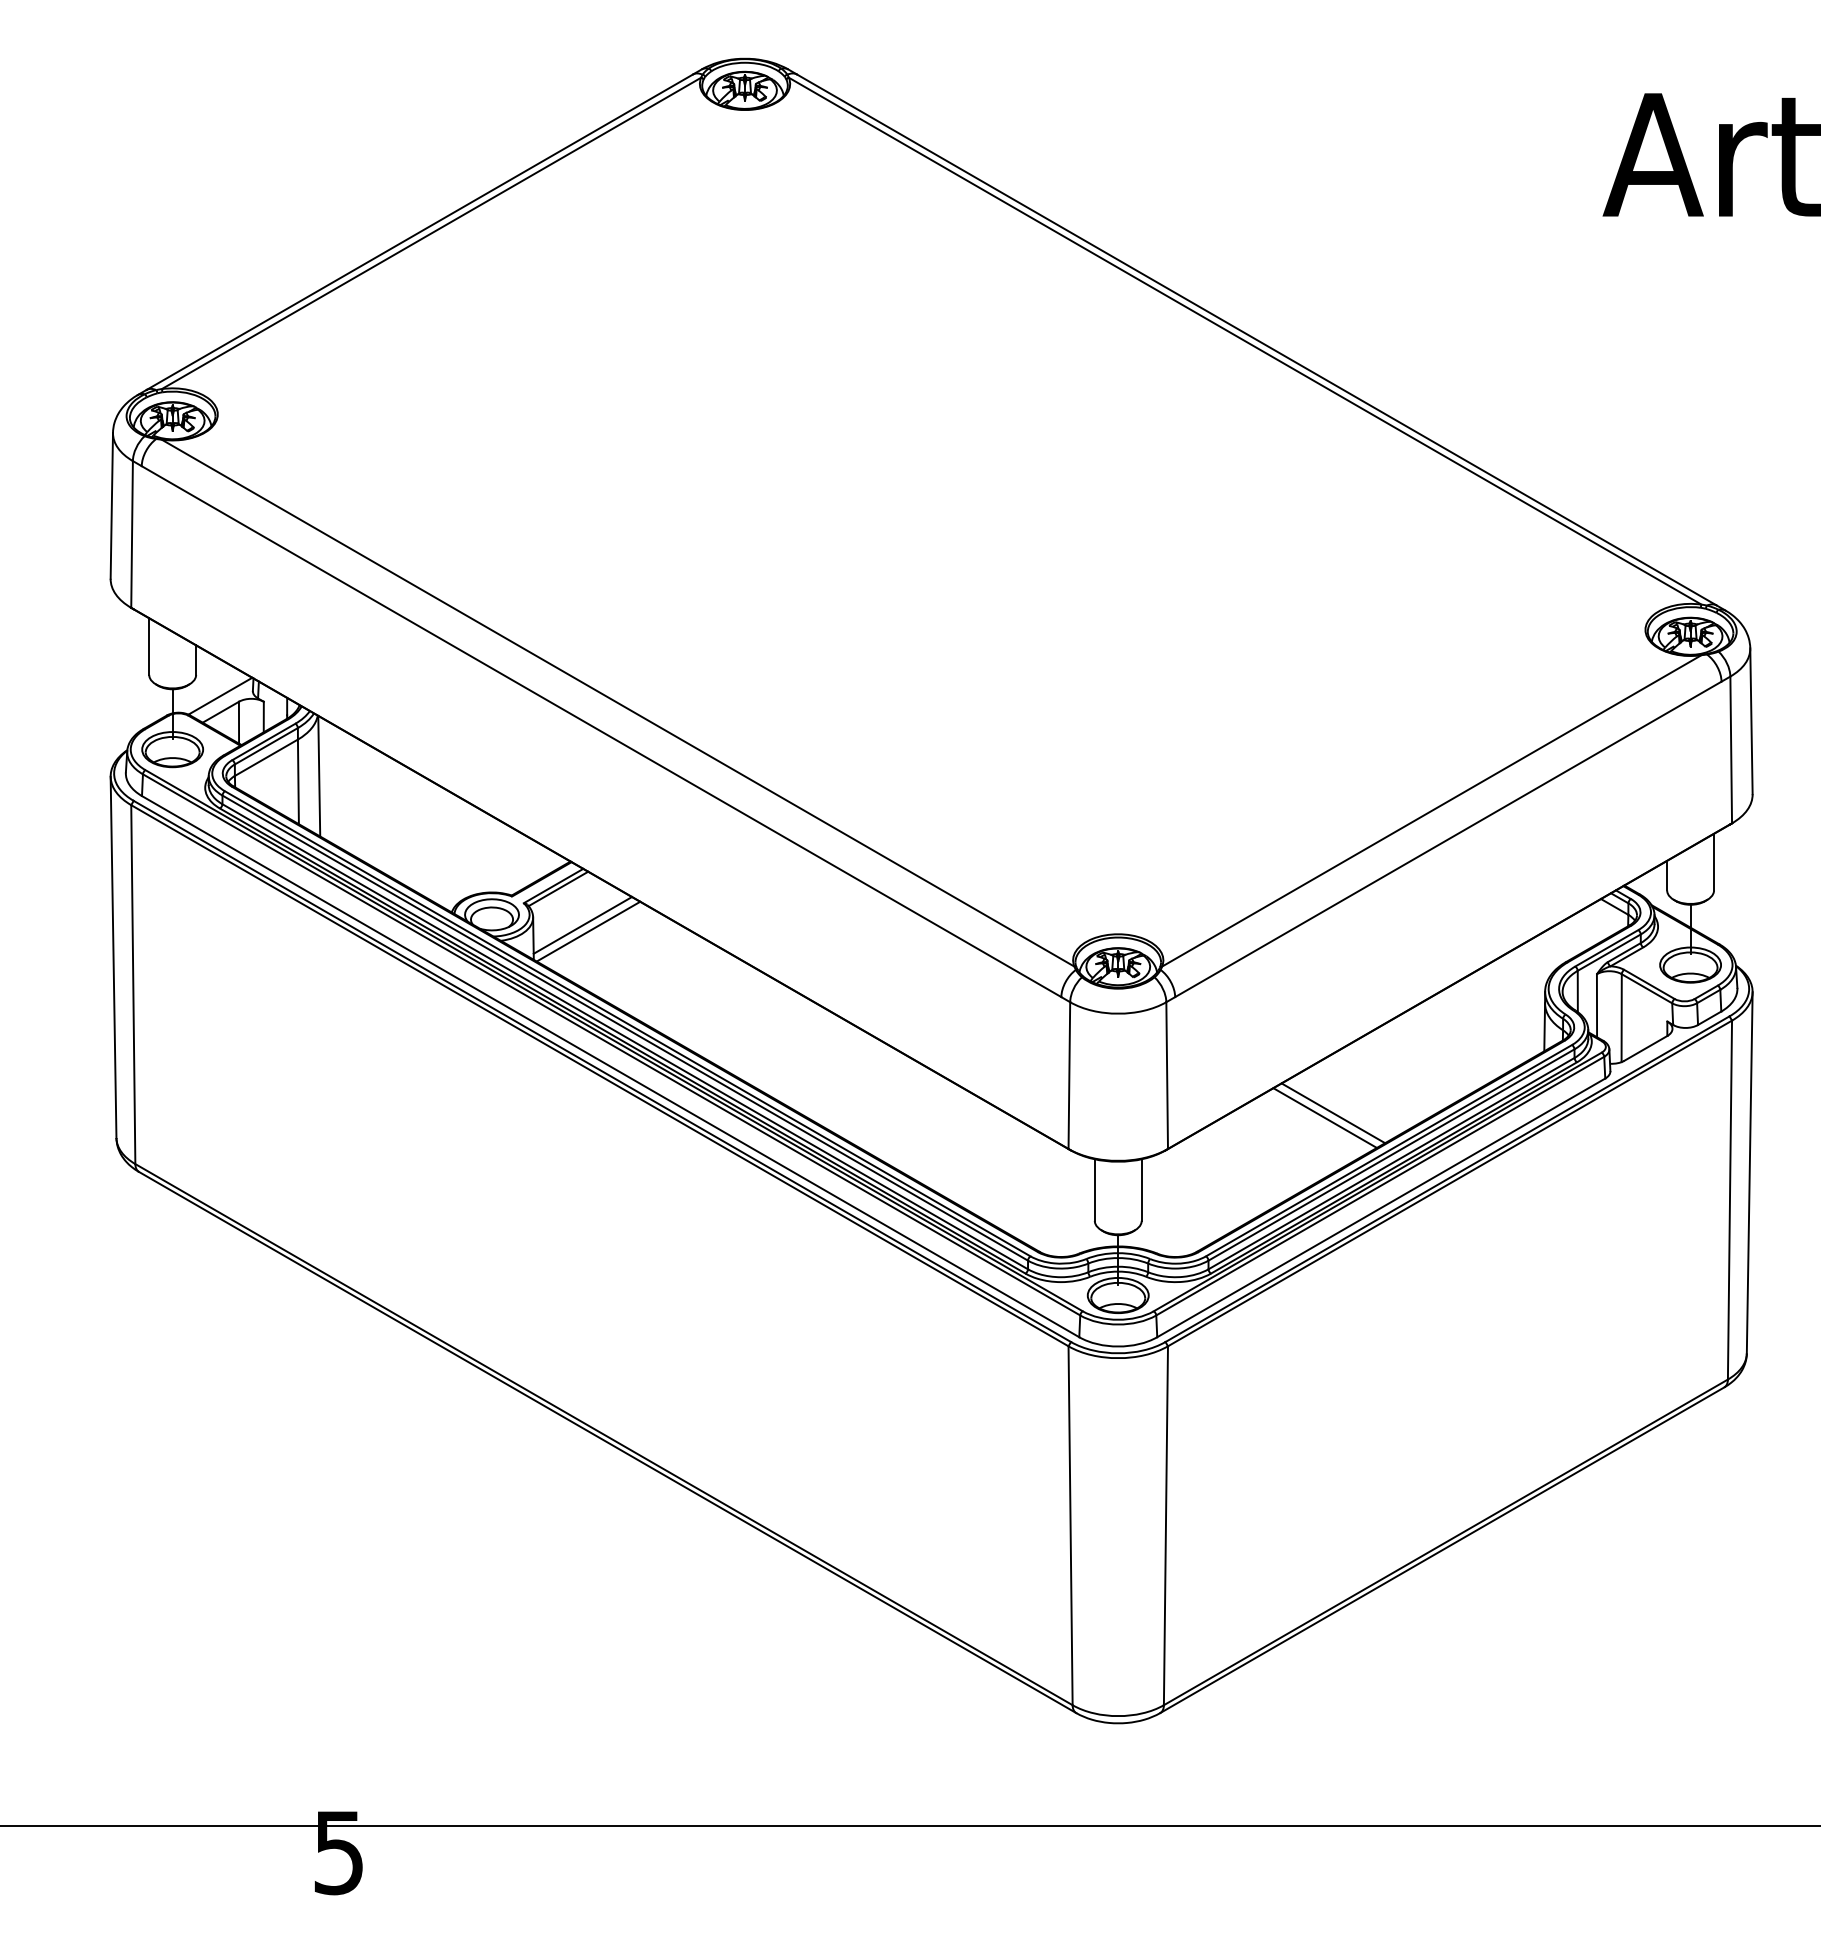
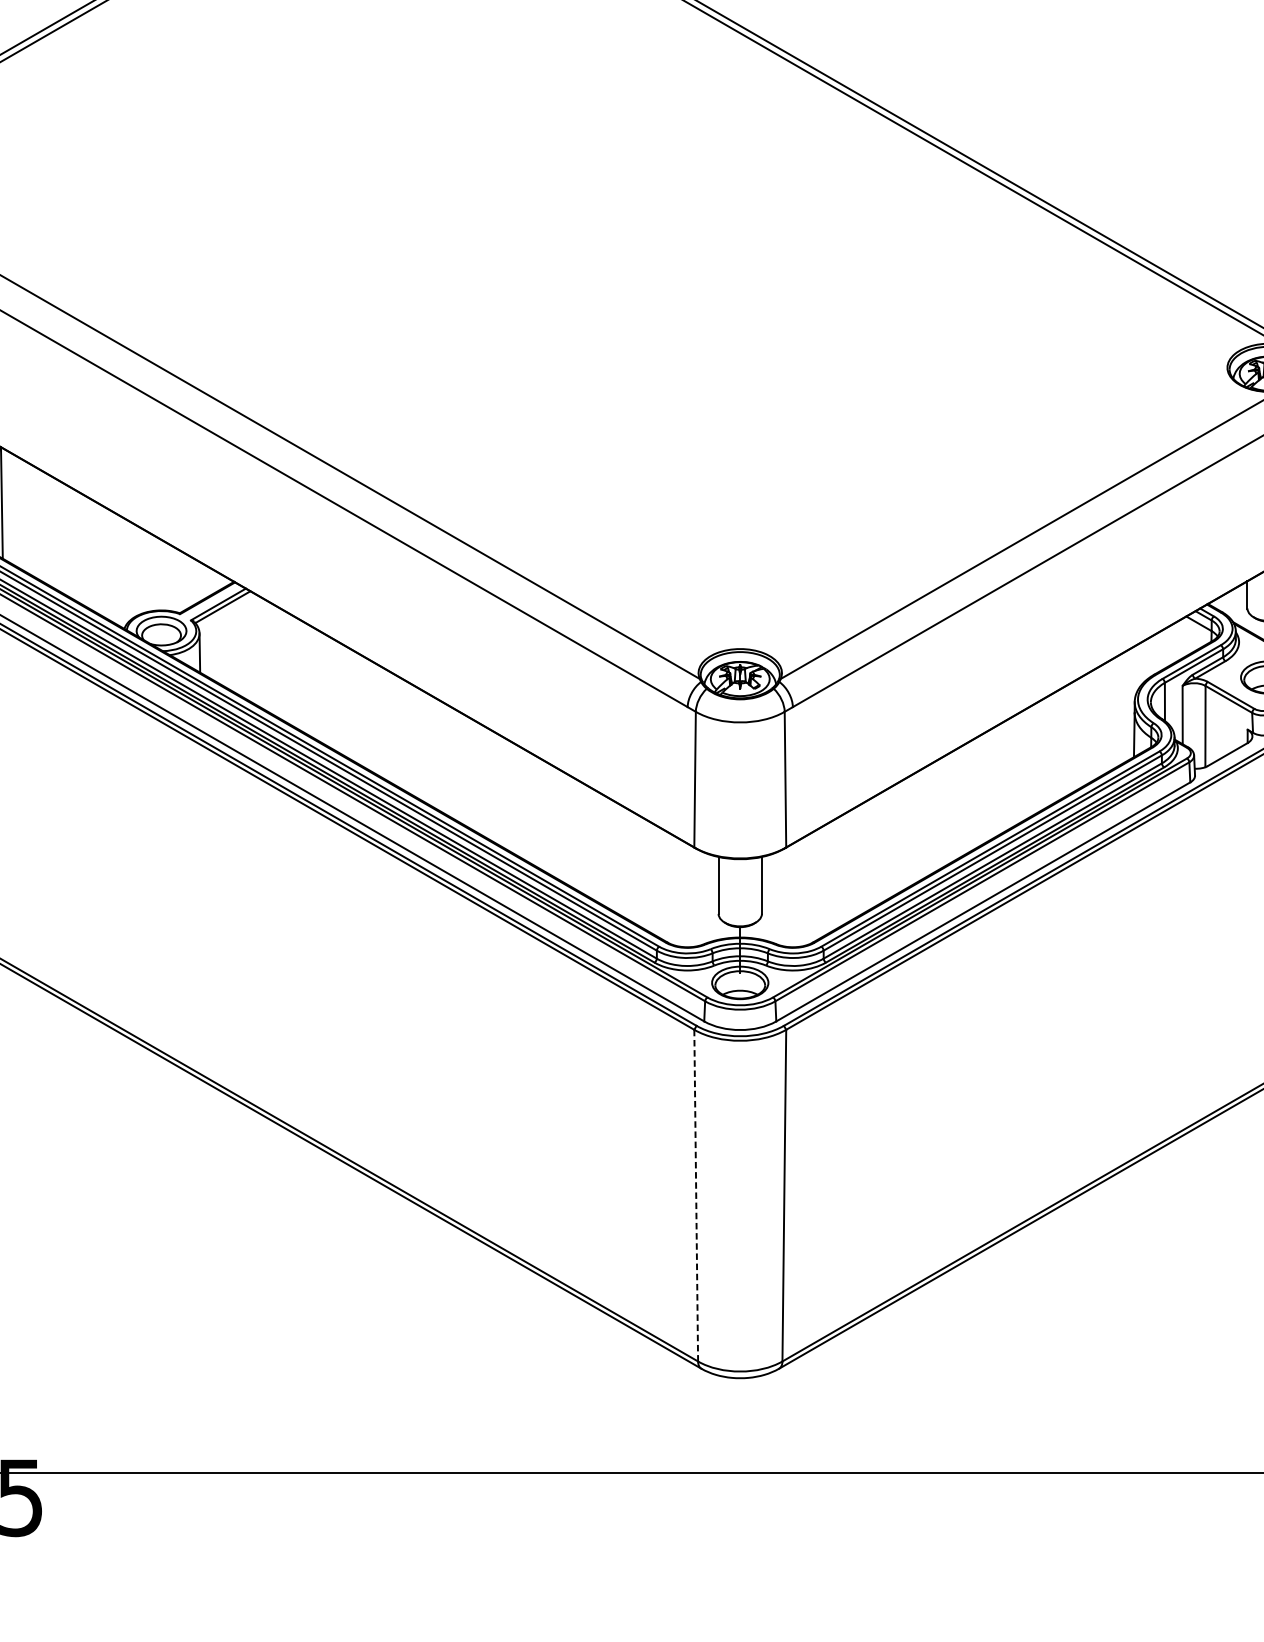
line: (582, 925) -> (245, 640), removed
line: (588, 931) -> (250, 646), removed
line: (1333, 1113) -> (939, 814), removed
line: (1324, 1117) -> (930, 818), removed
line: (1070, 1526) -> (696, 1196), solid -> dashed

